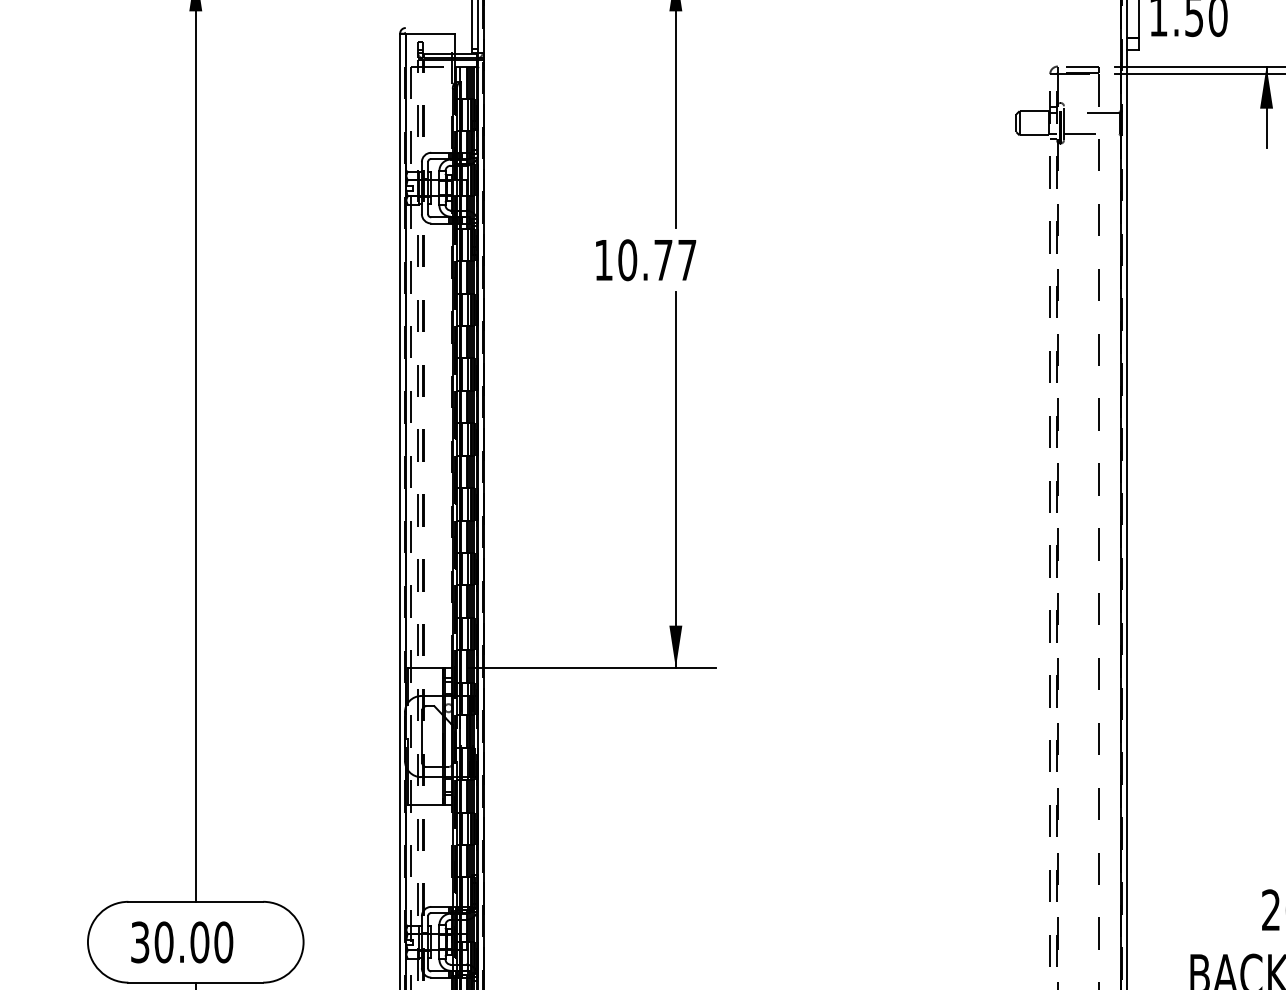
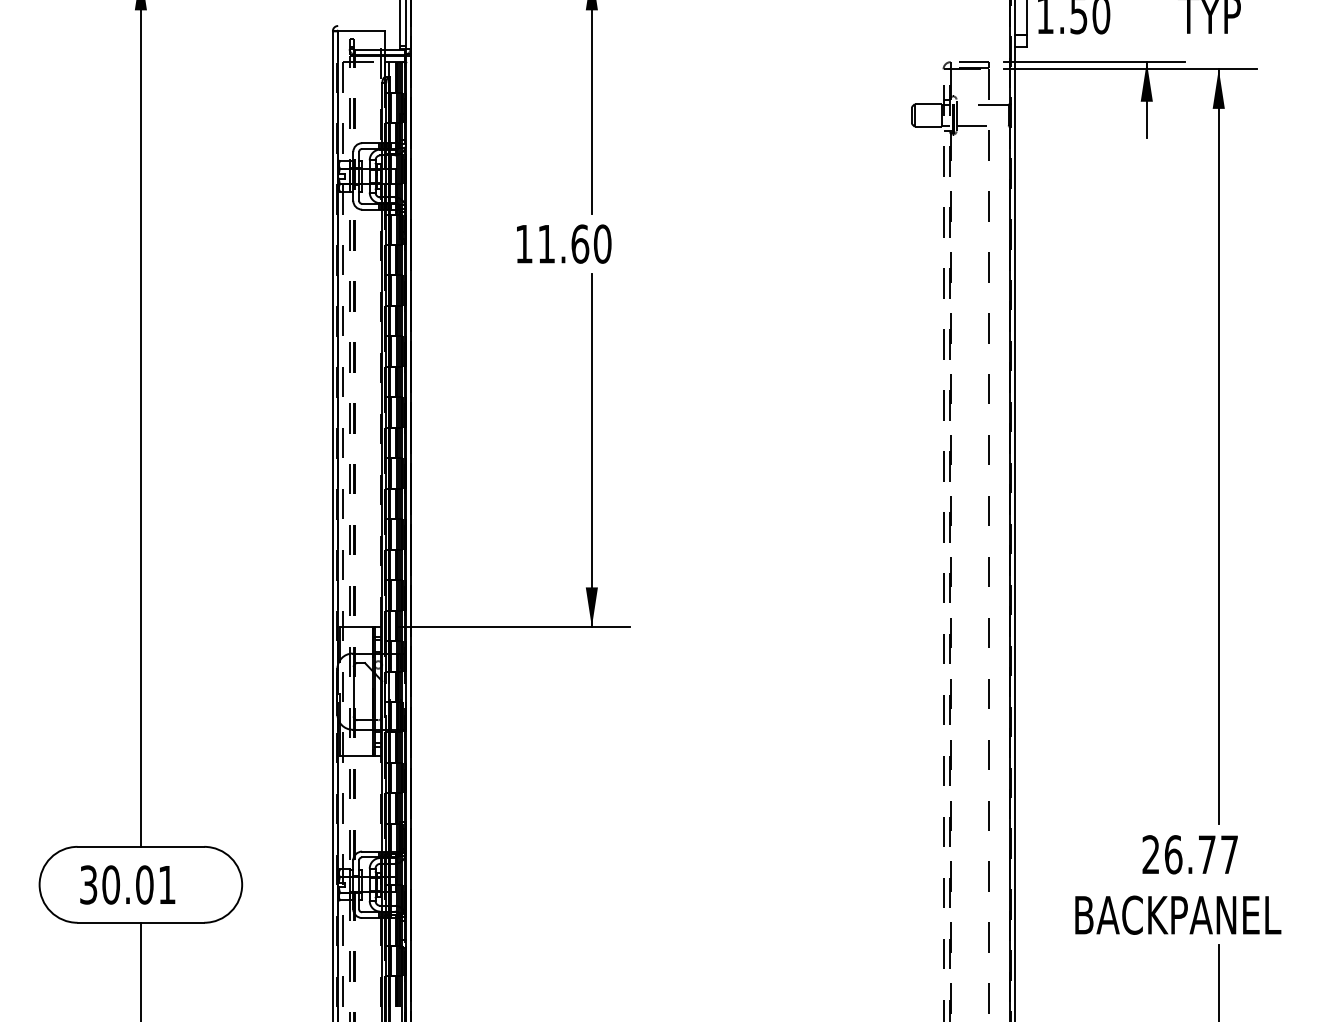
text: (657, 259) -> (574, 243), 10.77 -> 11.60
text: (224, 941) -> (167, 884), 30.00 -> 30.01

